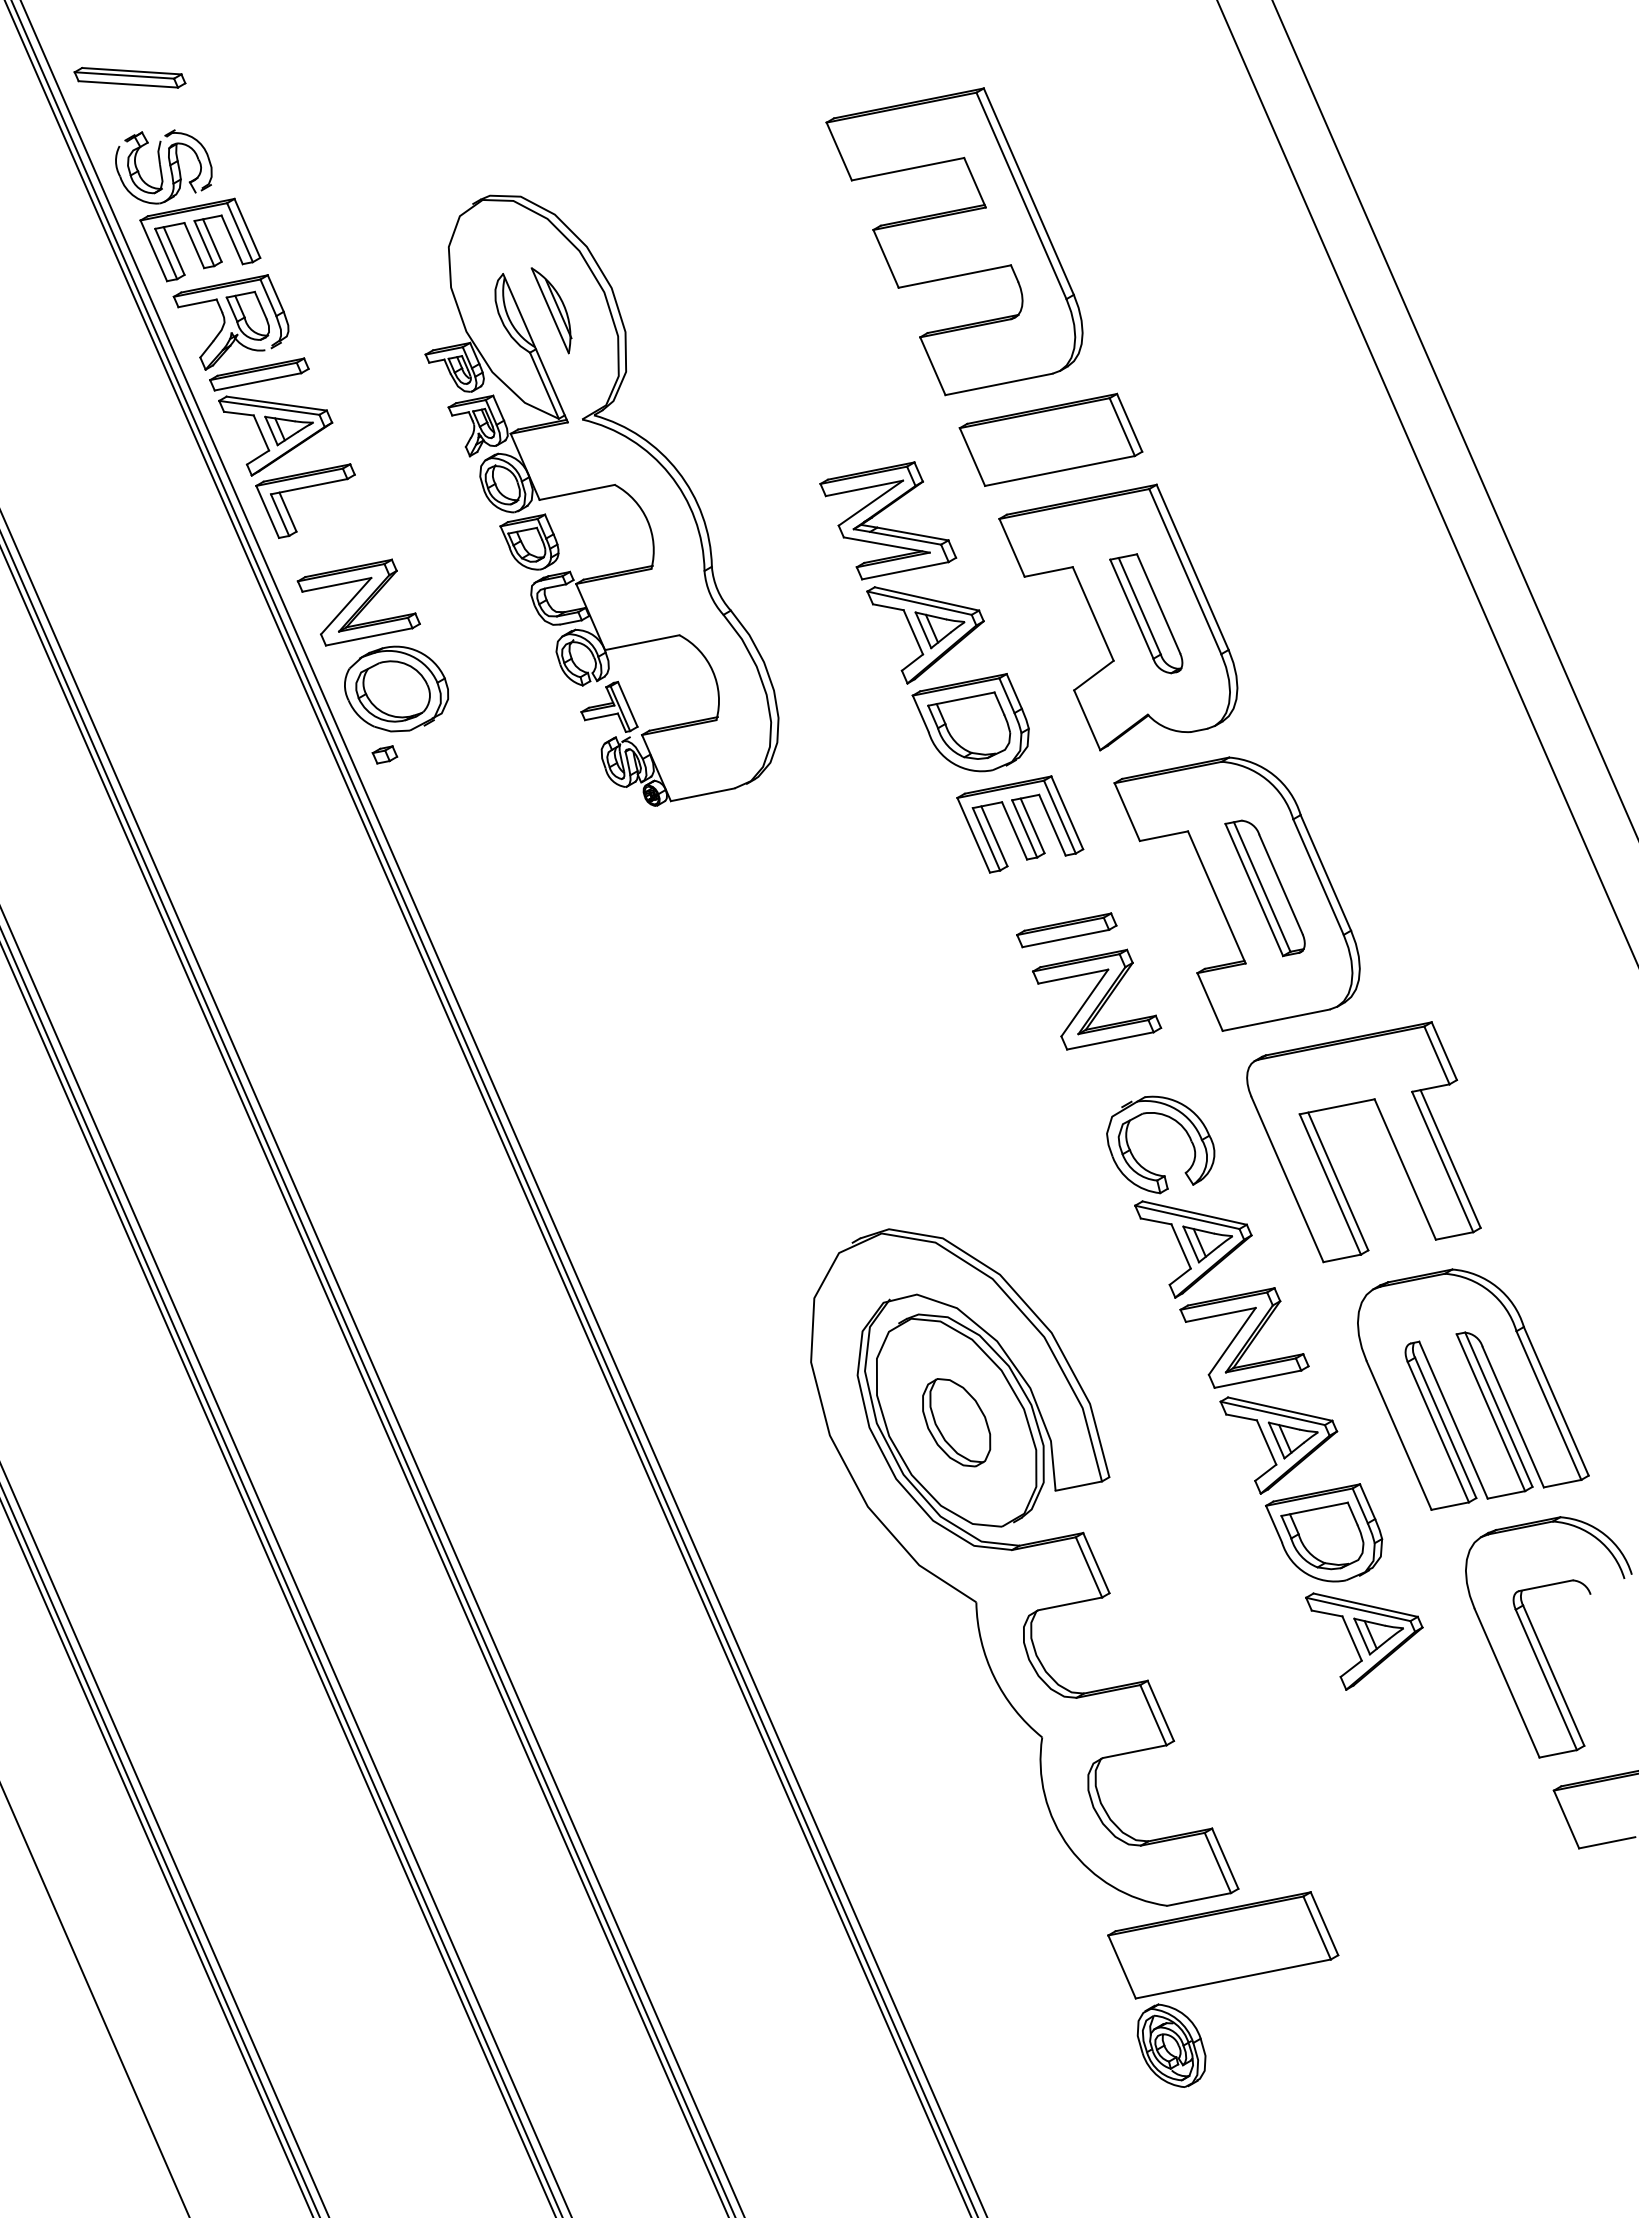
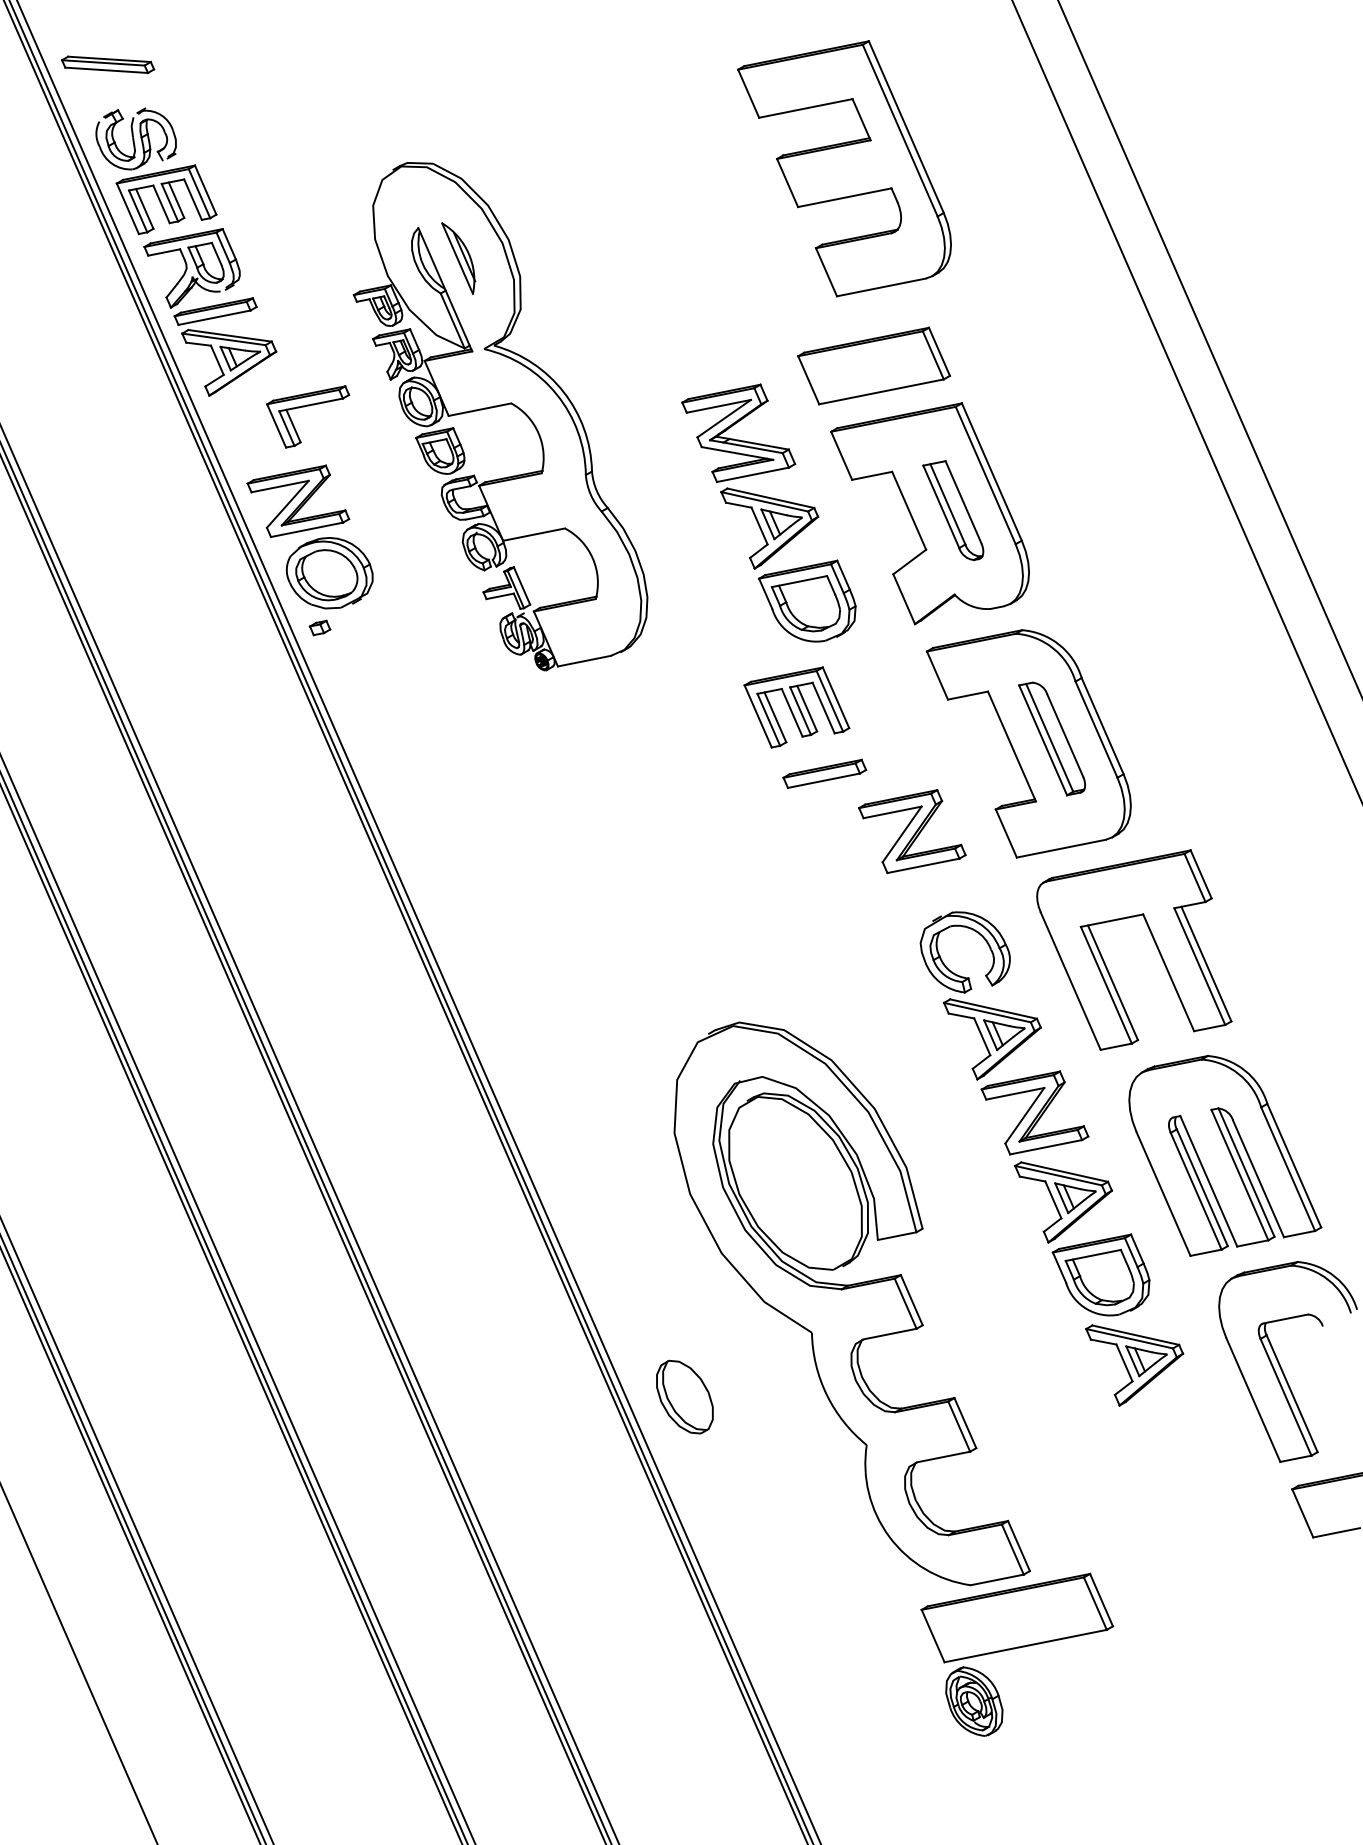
part: (954, 241) -> (844, 168), moved
part: (301, 489) -> (304, 407), moved
part: (1020, 824) -> (797, 707), moved
part: (1066, 930) -> (824, 774), moved
part: (956, 1422) -> (684, 1396), moved

